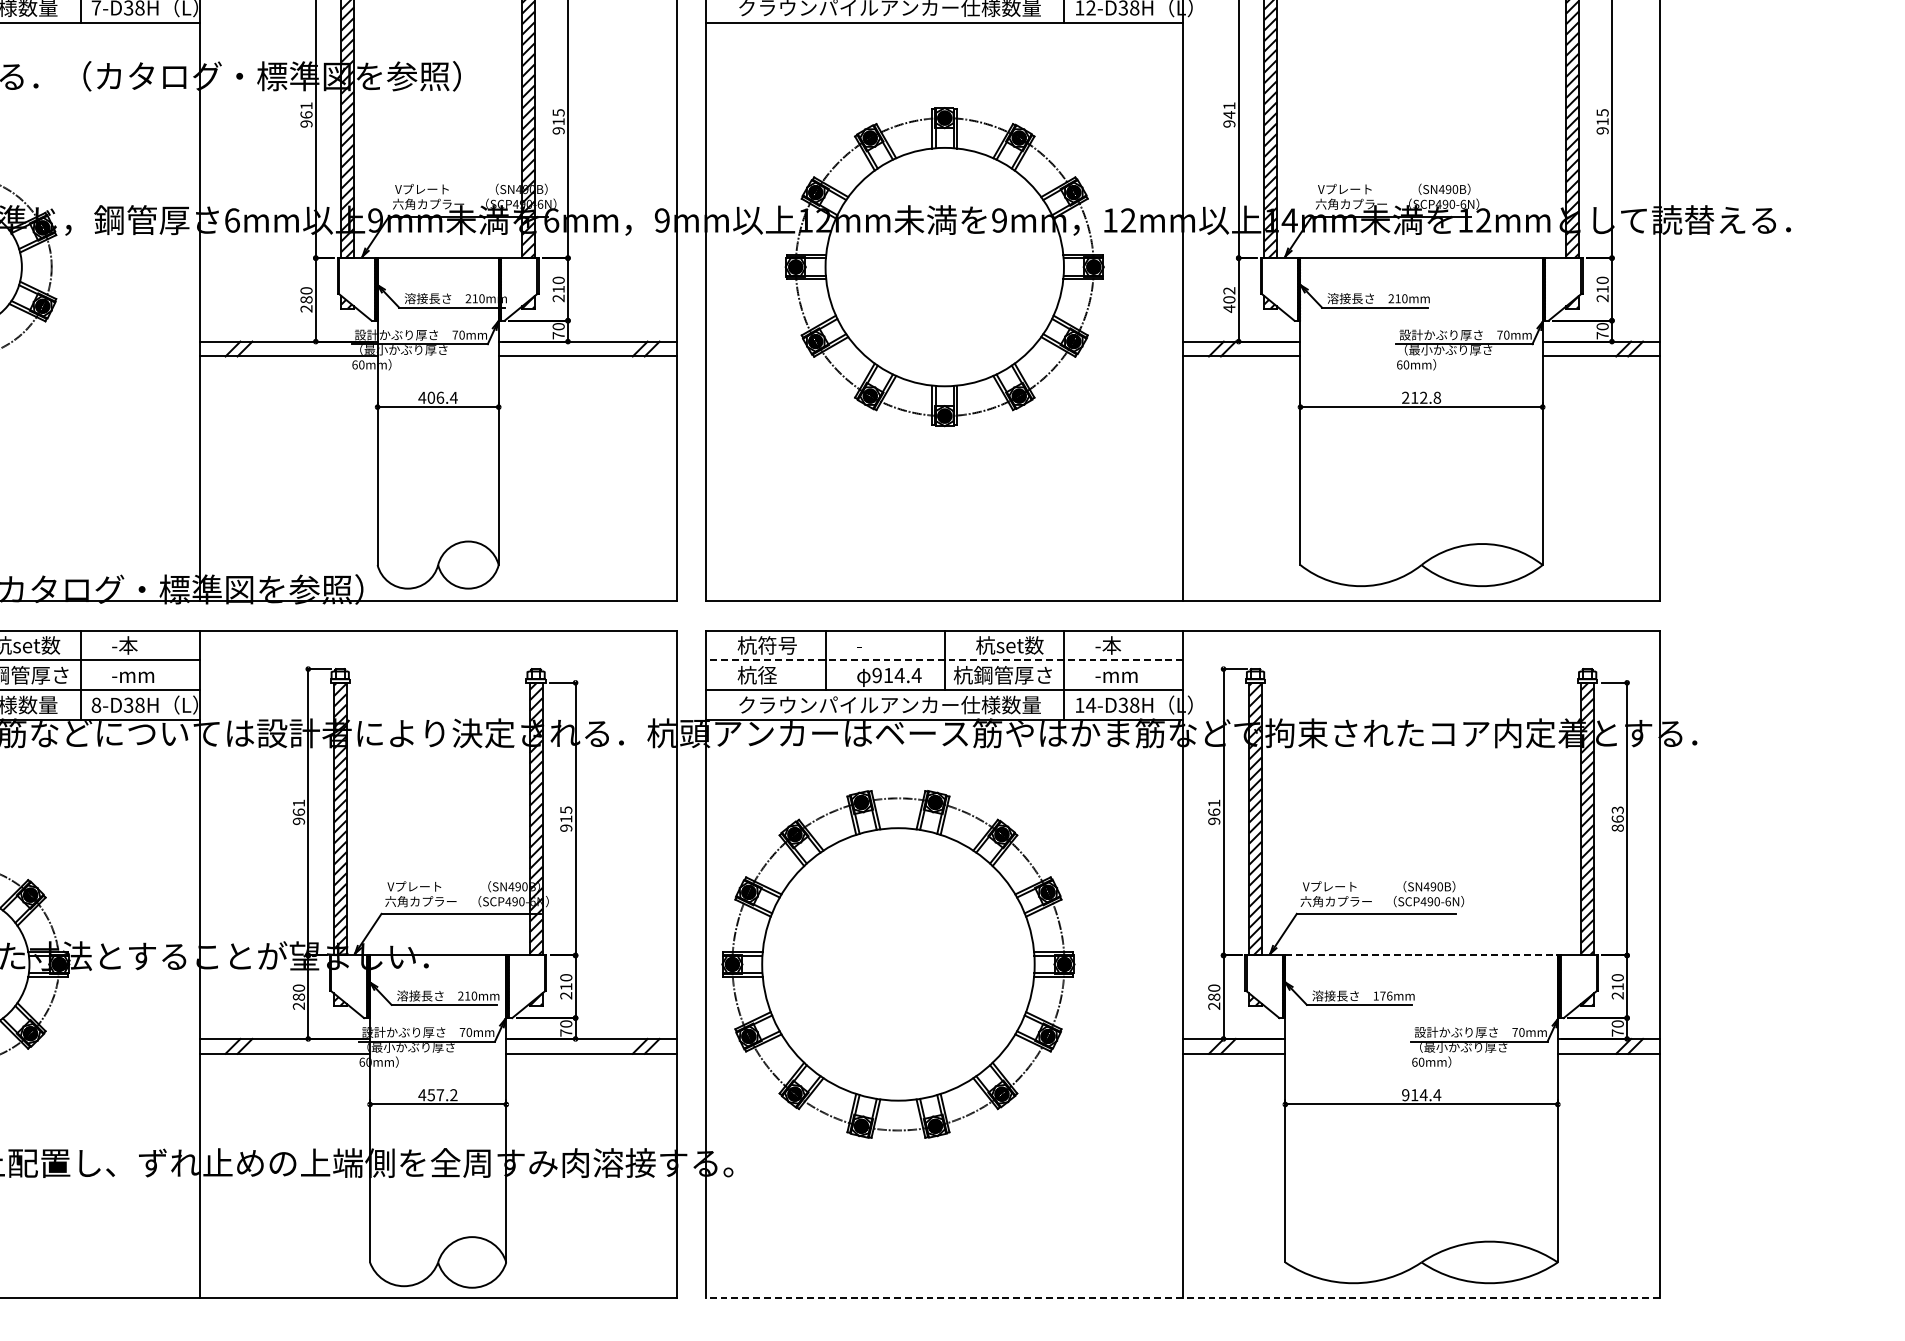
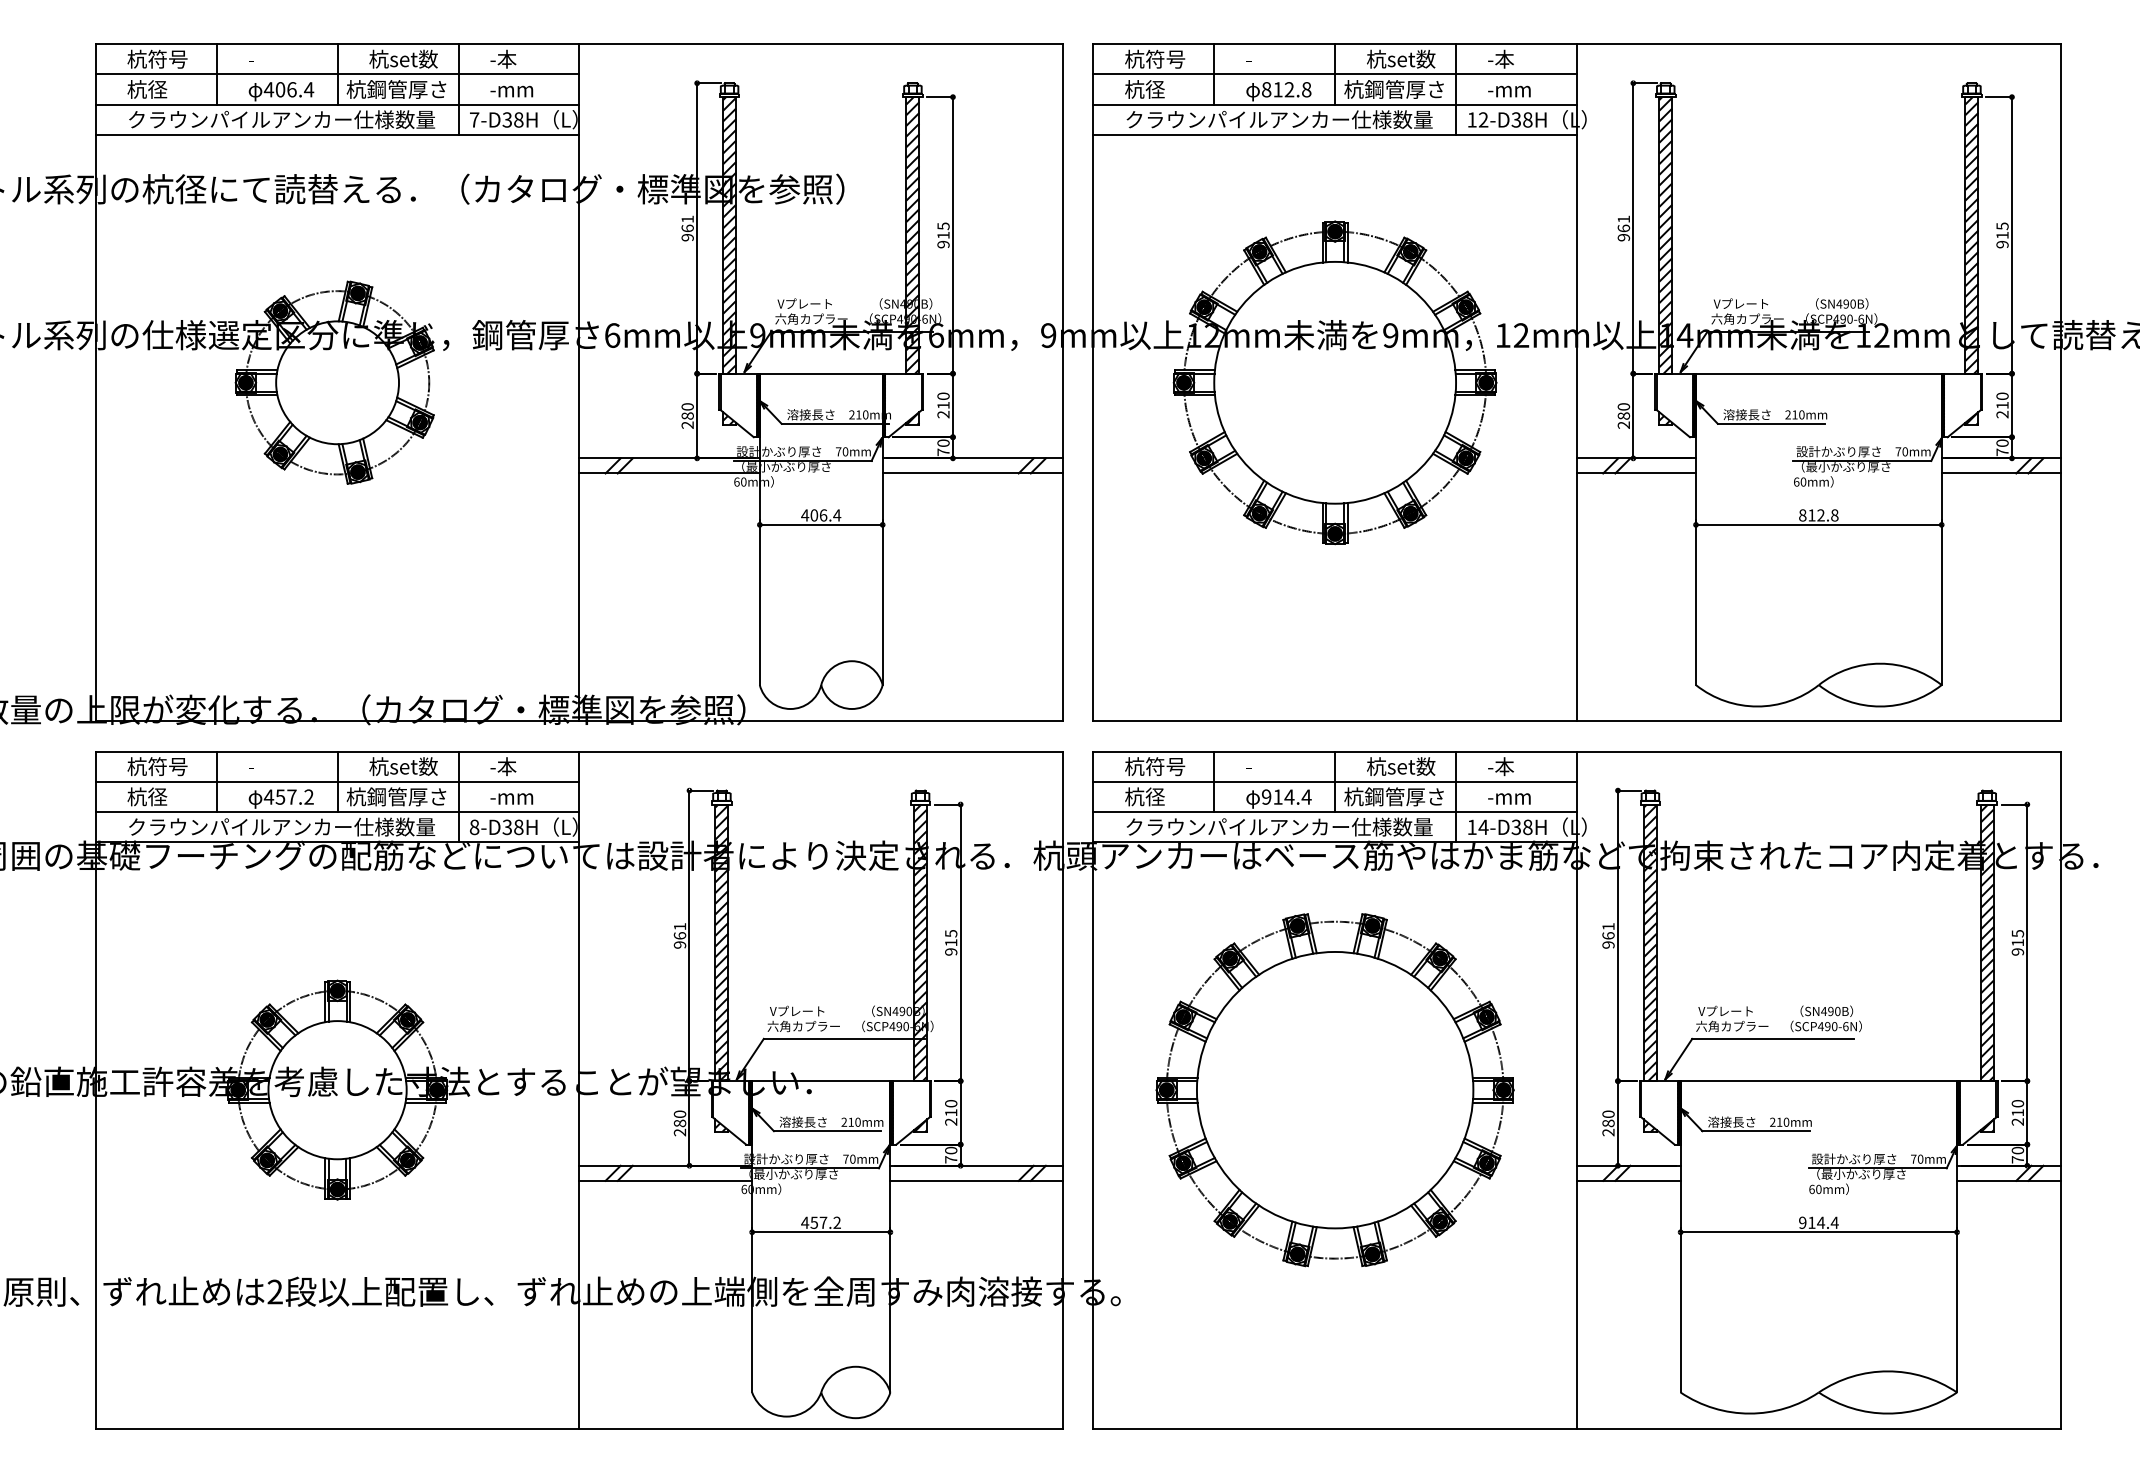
text: (1229, 114) -> (1623, 228), 941 -> 961
text: (1229, 300) -> (1623, 416), 402 -> 280
text: (1405, 397) -> (1802, 515), 212.8 -> 812.8
line: (945, 660) -> (1335, 781), dashed -> solid
text: (1617, 818) -> (2017, 942), 863 -> 915
line: (1422, 955) -> (1819, 1081), dashed -> solid
part: (897, 964) -> (1334, 1090), moved
text: (1382, 995) -> (1779, 1121), 176mm -> 210mm
line: (1183, 1297) -> (1577, 1428), dashed -> solid

